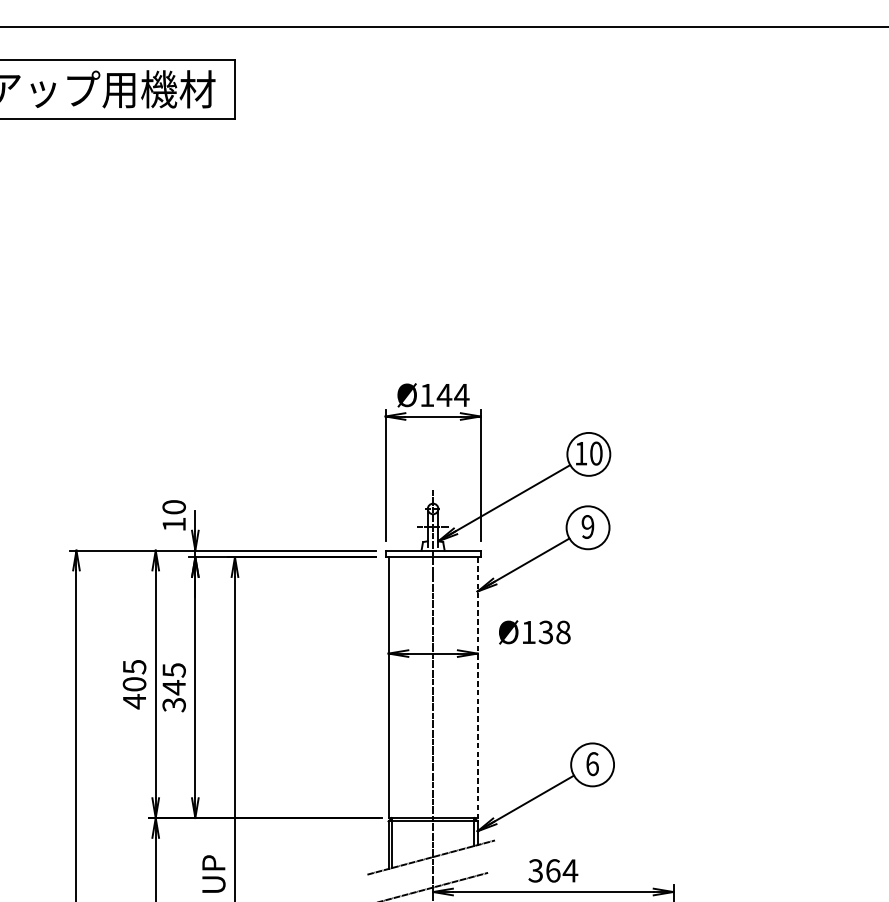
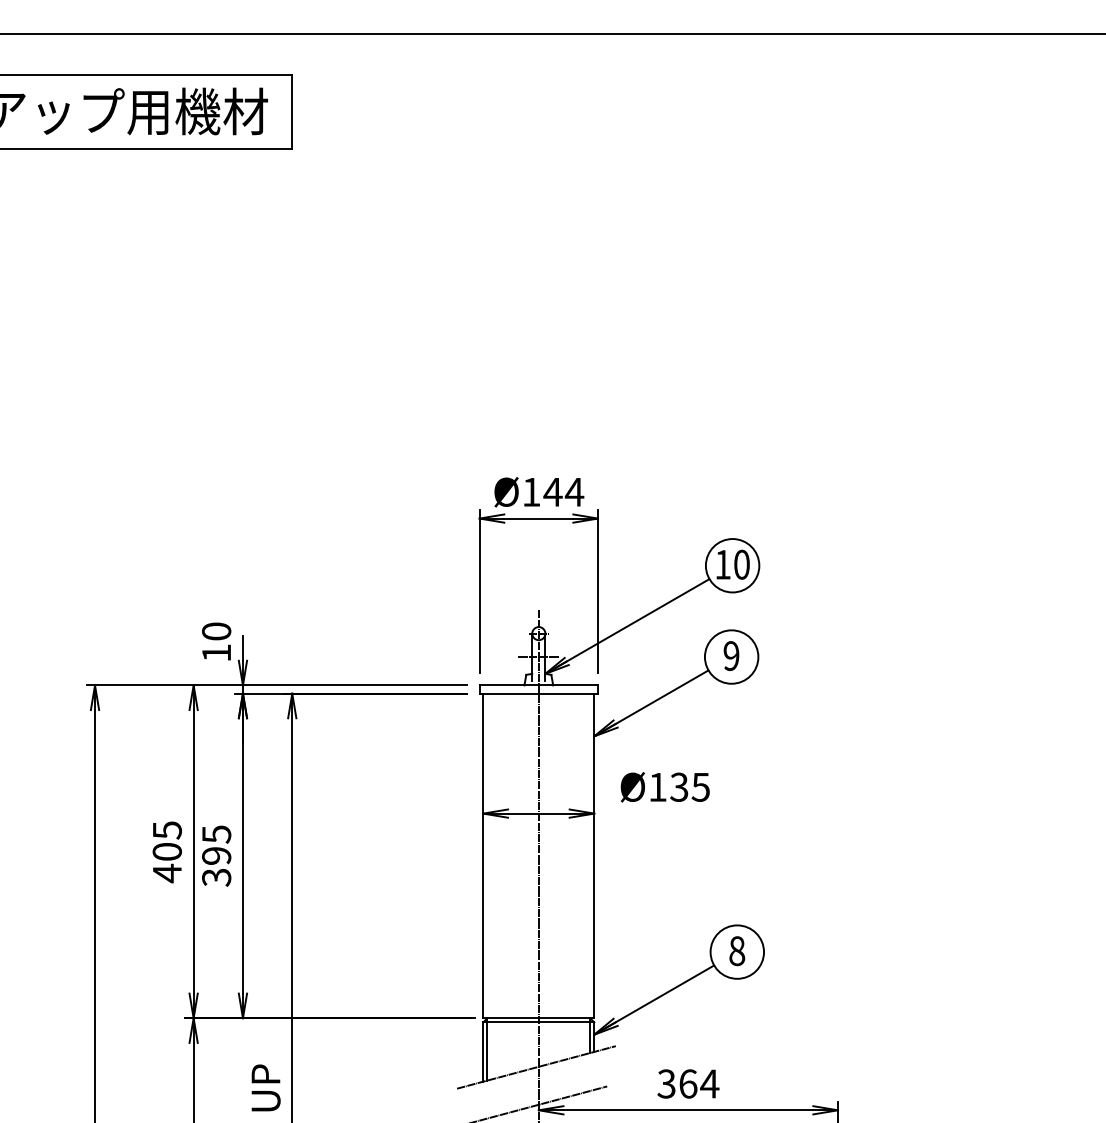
text: (563, 631) -> (700, 786), Ø138 -> Ø135
text: (174, 687) -> (216, 855), 345 -> 395
line: (477, 688) -> (594, 856), dashed -> solid
text: (592, 764) -> (737, 951), 6 -> 8

